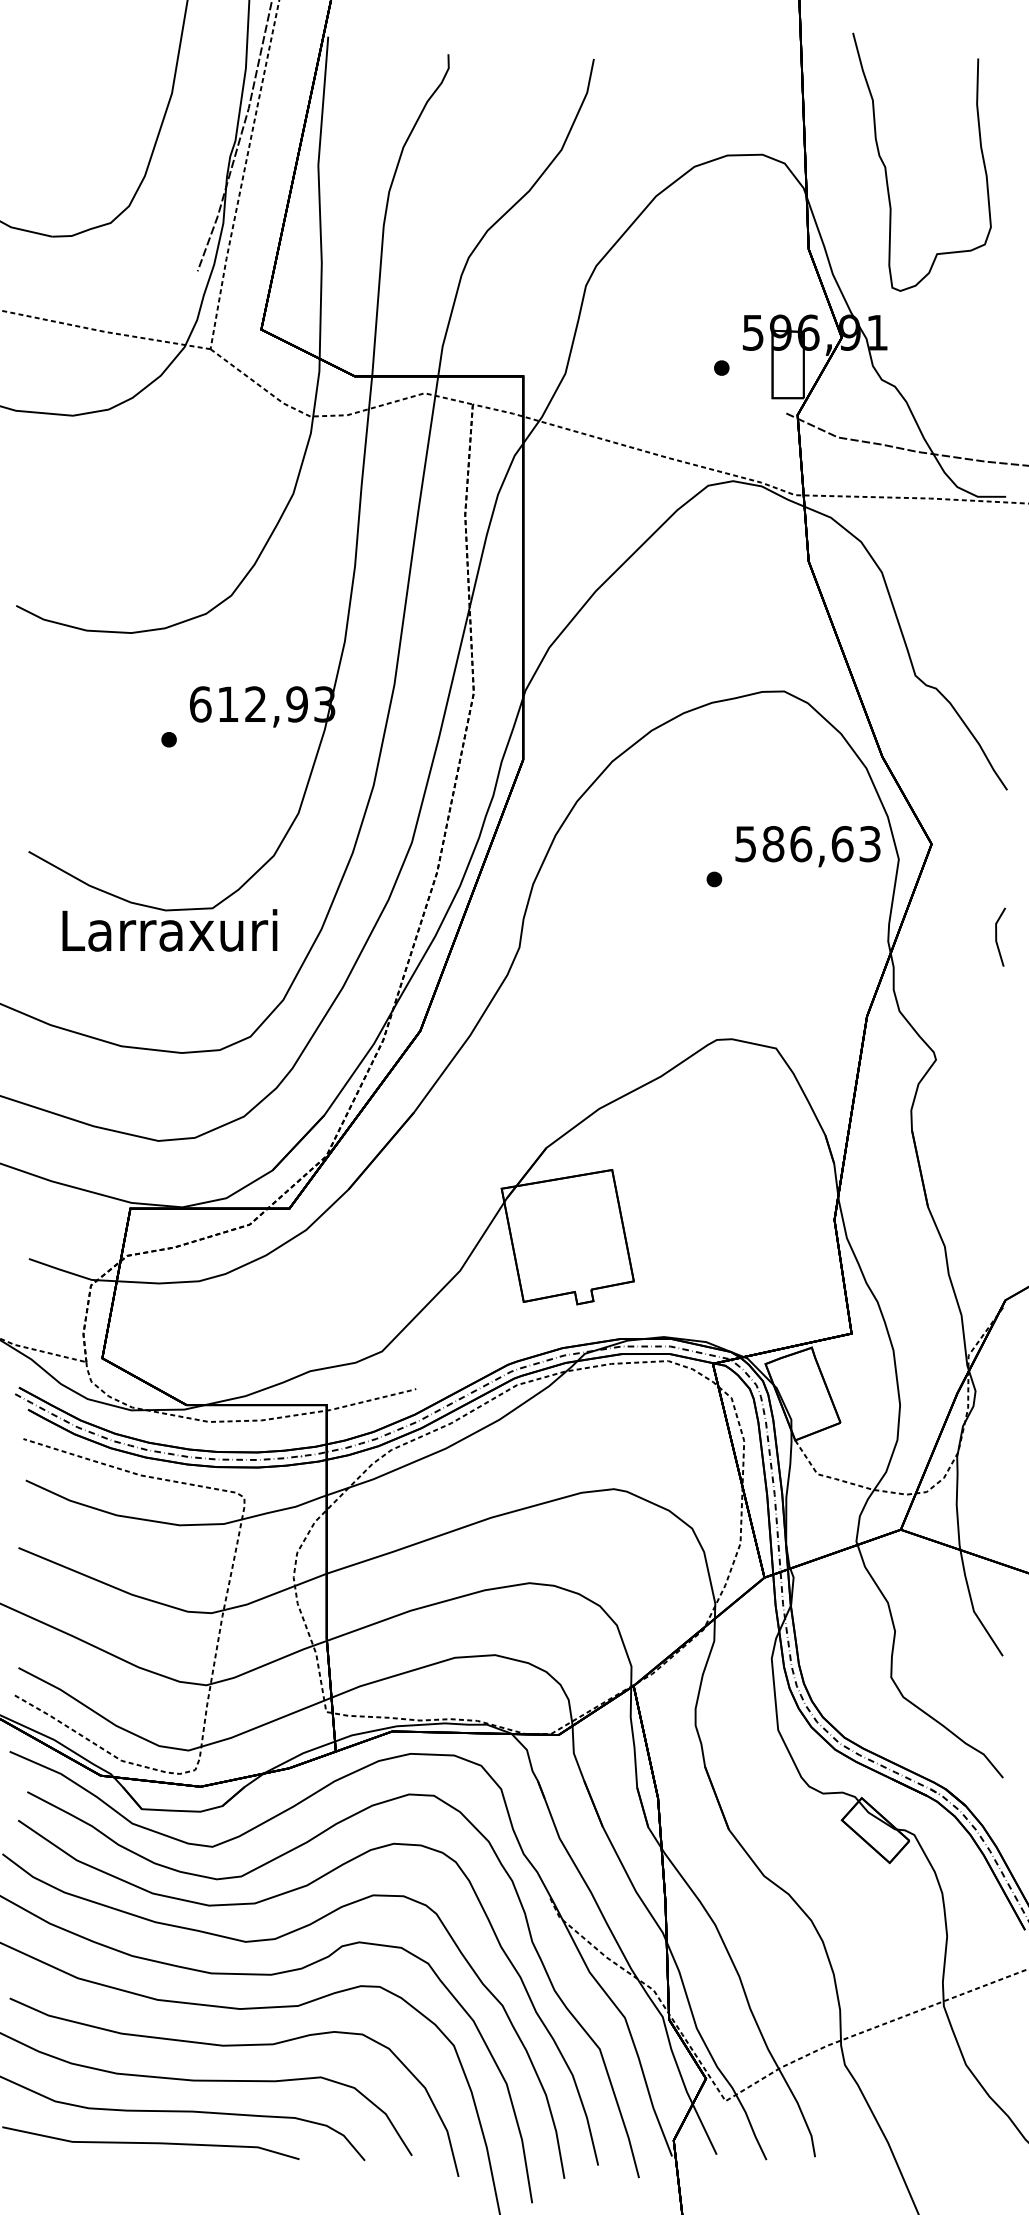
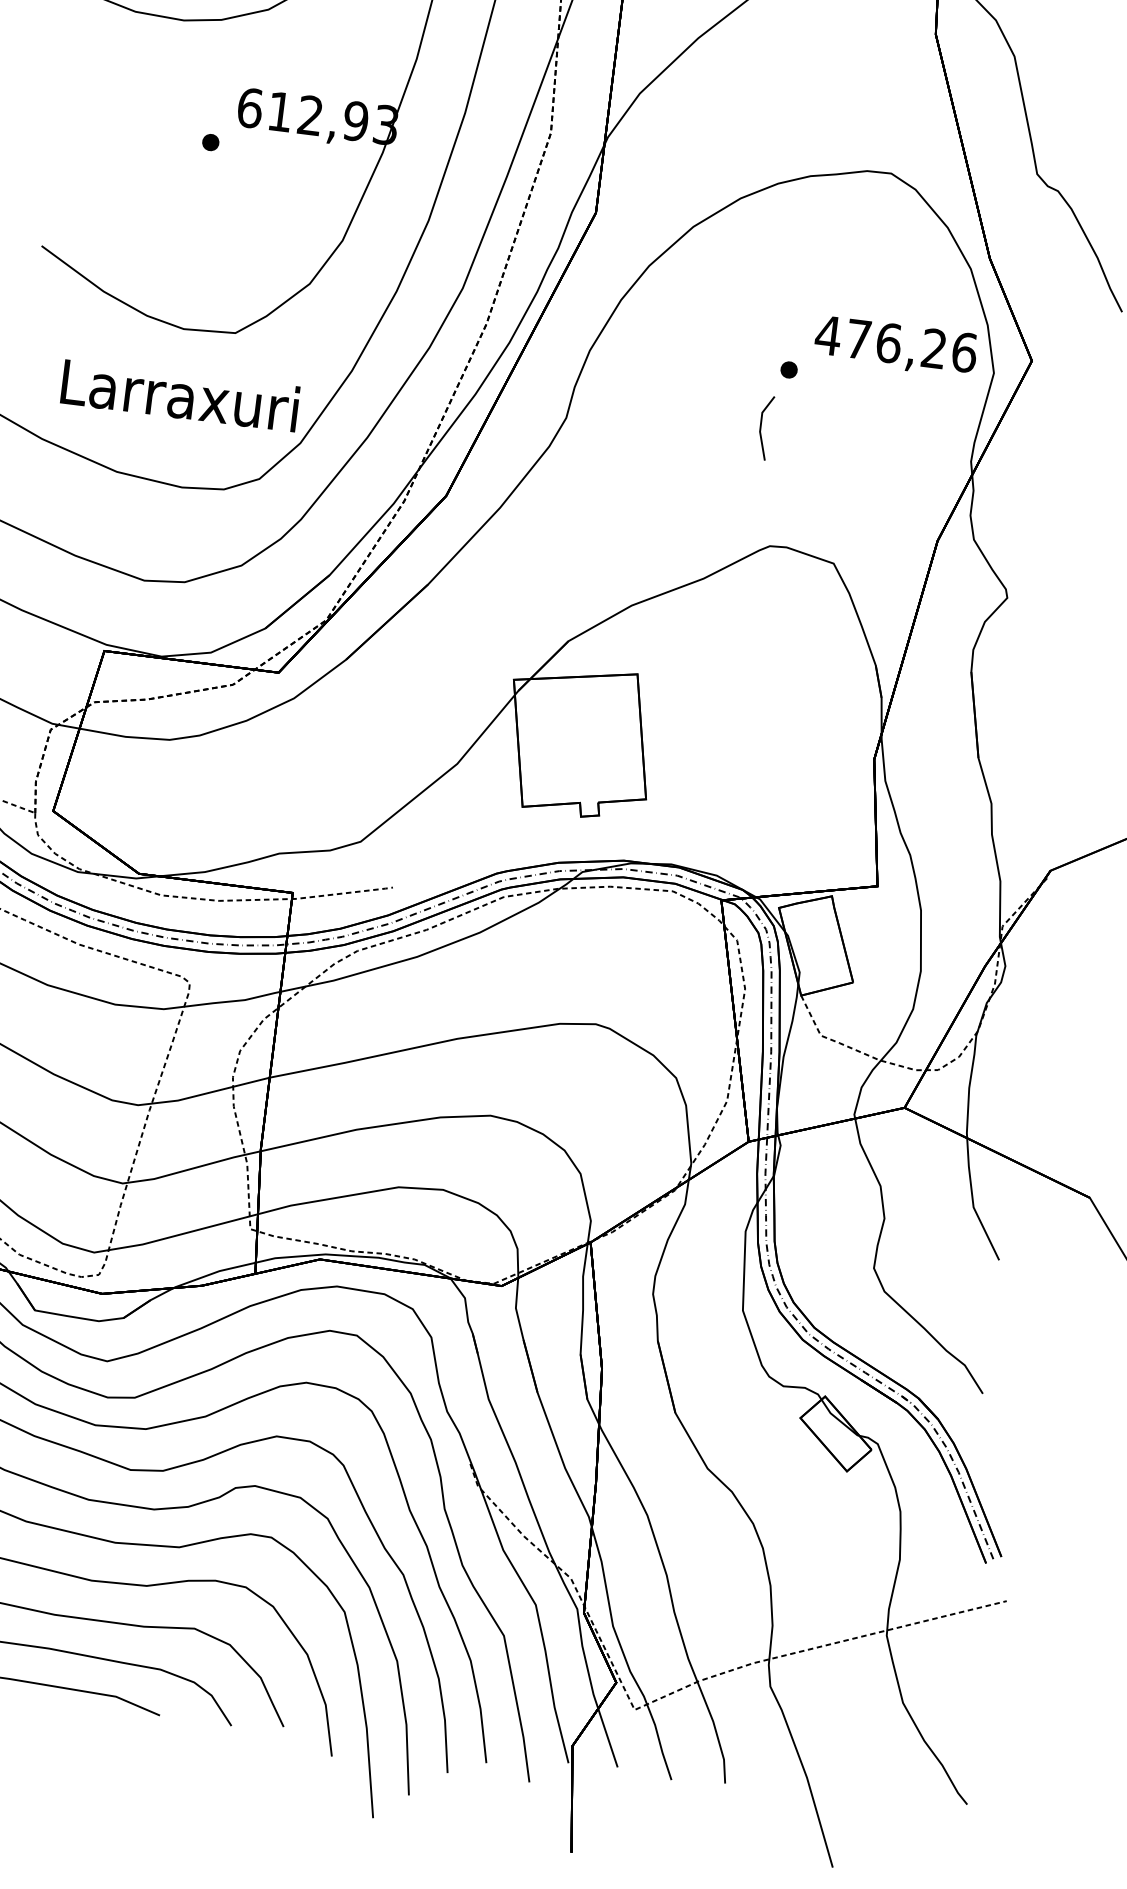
text: (807, 844) -> (895, 344), 586,63 -> 476,26
text: (169, 930) -> (179, 395), moved
line: (997, 936) -> (762, 426), moved

